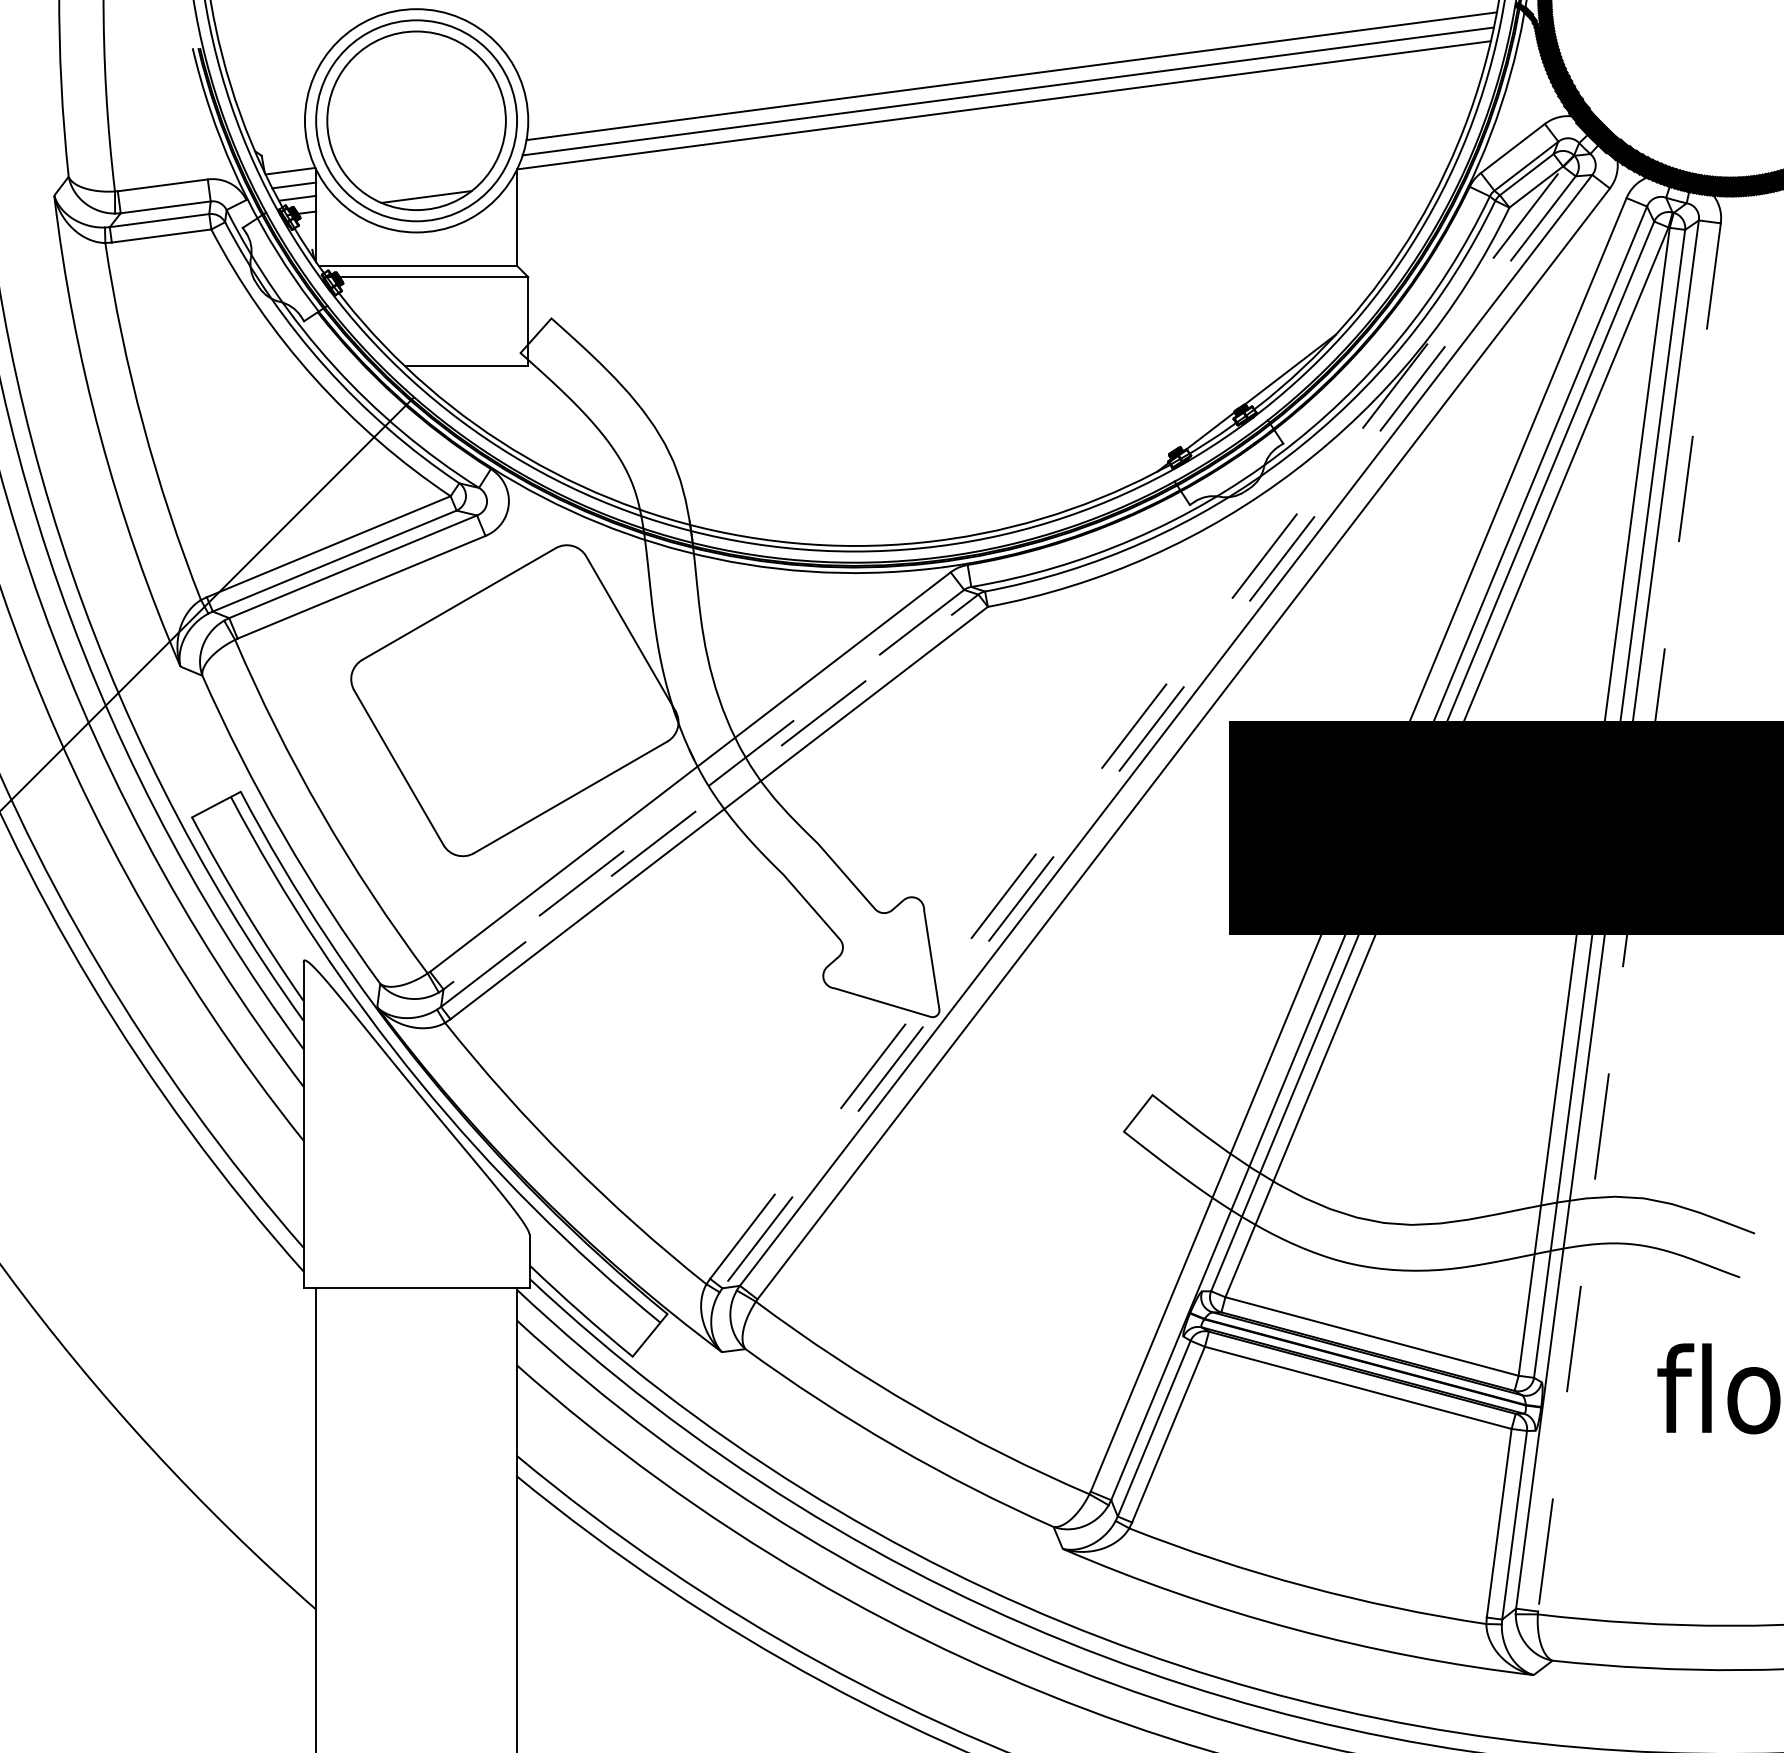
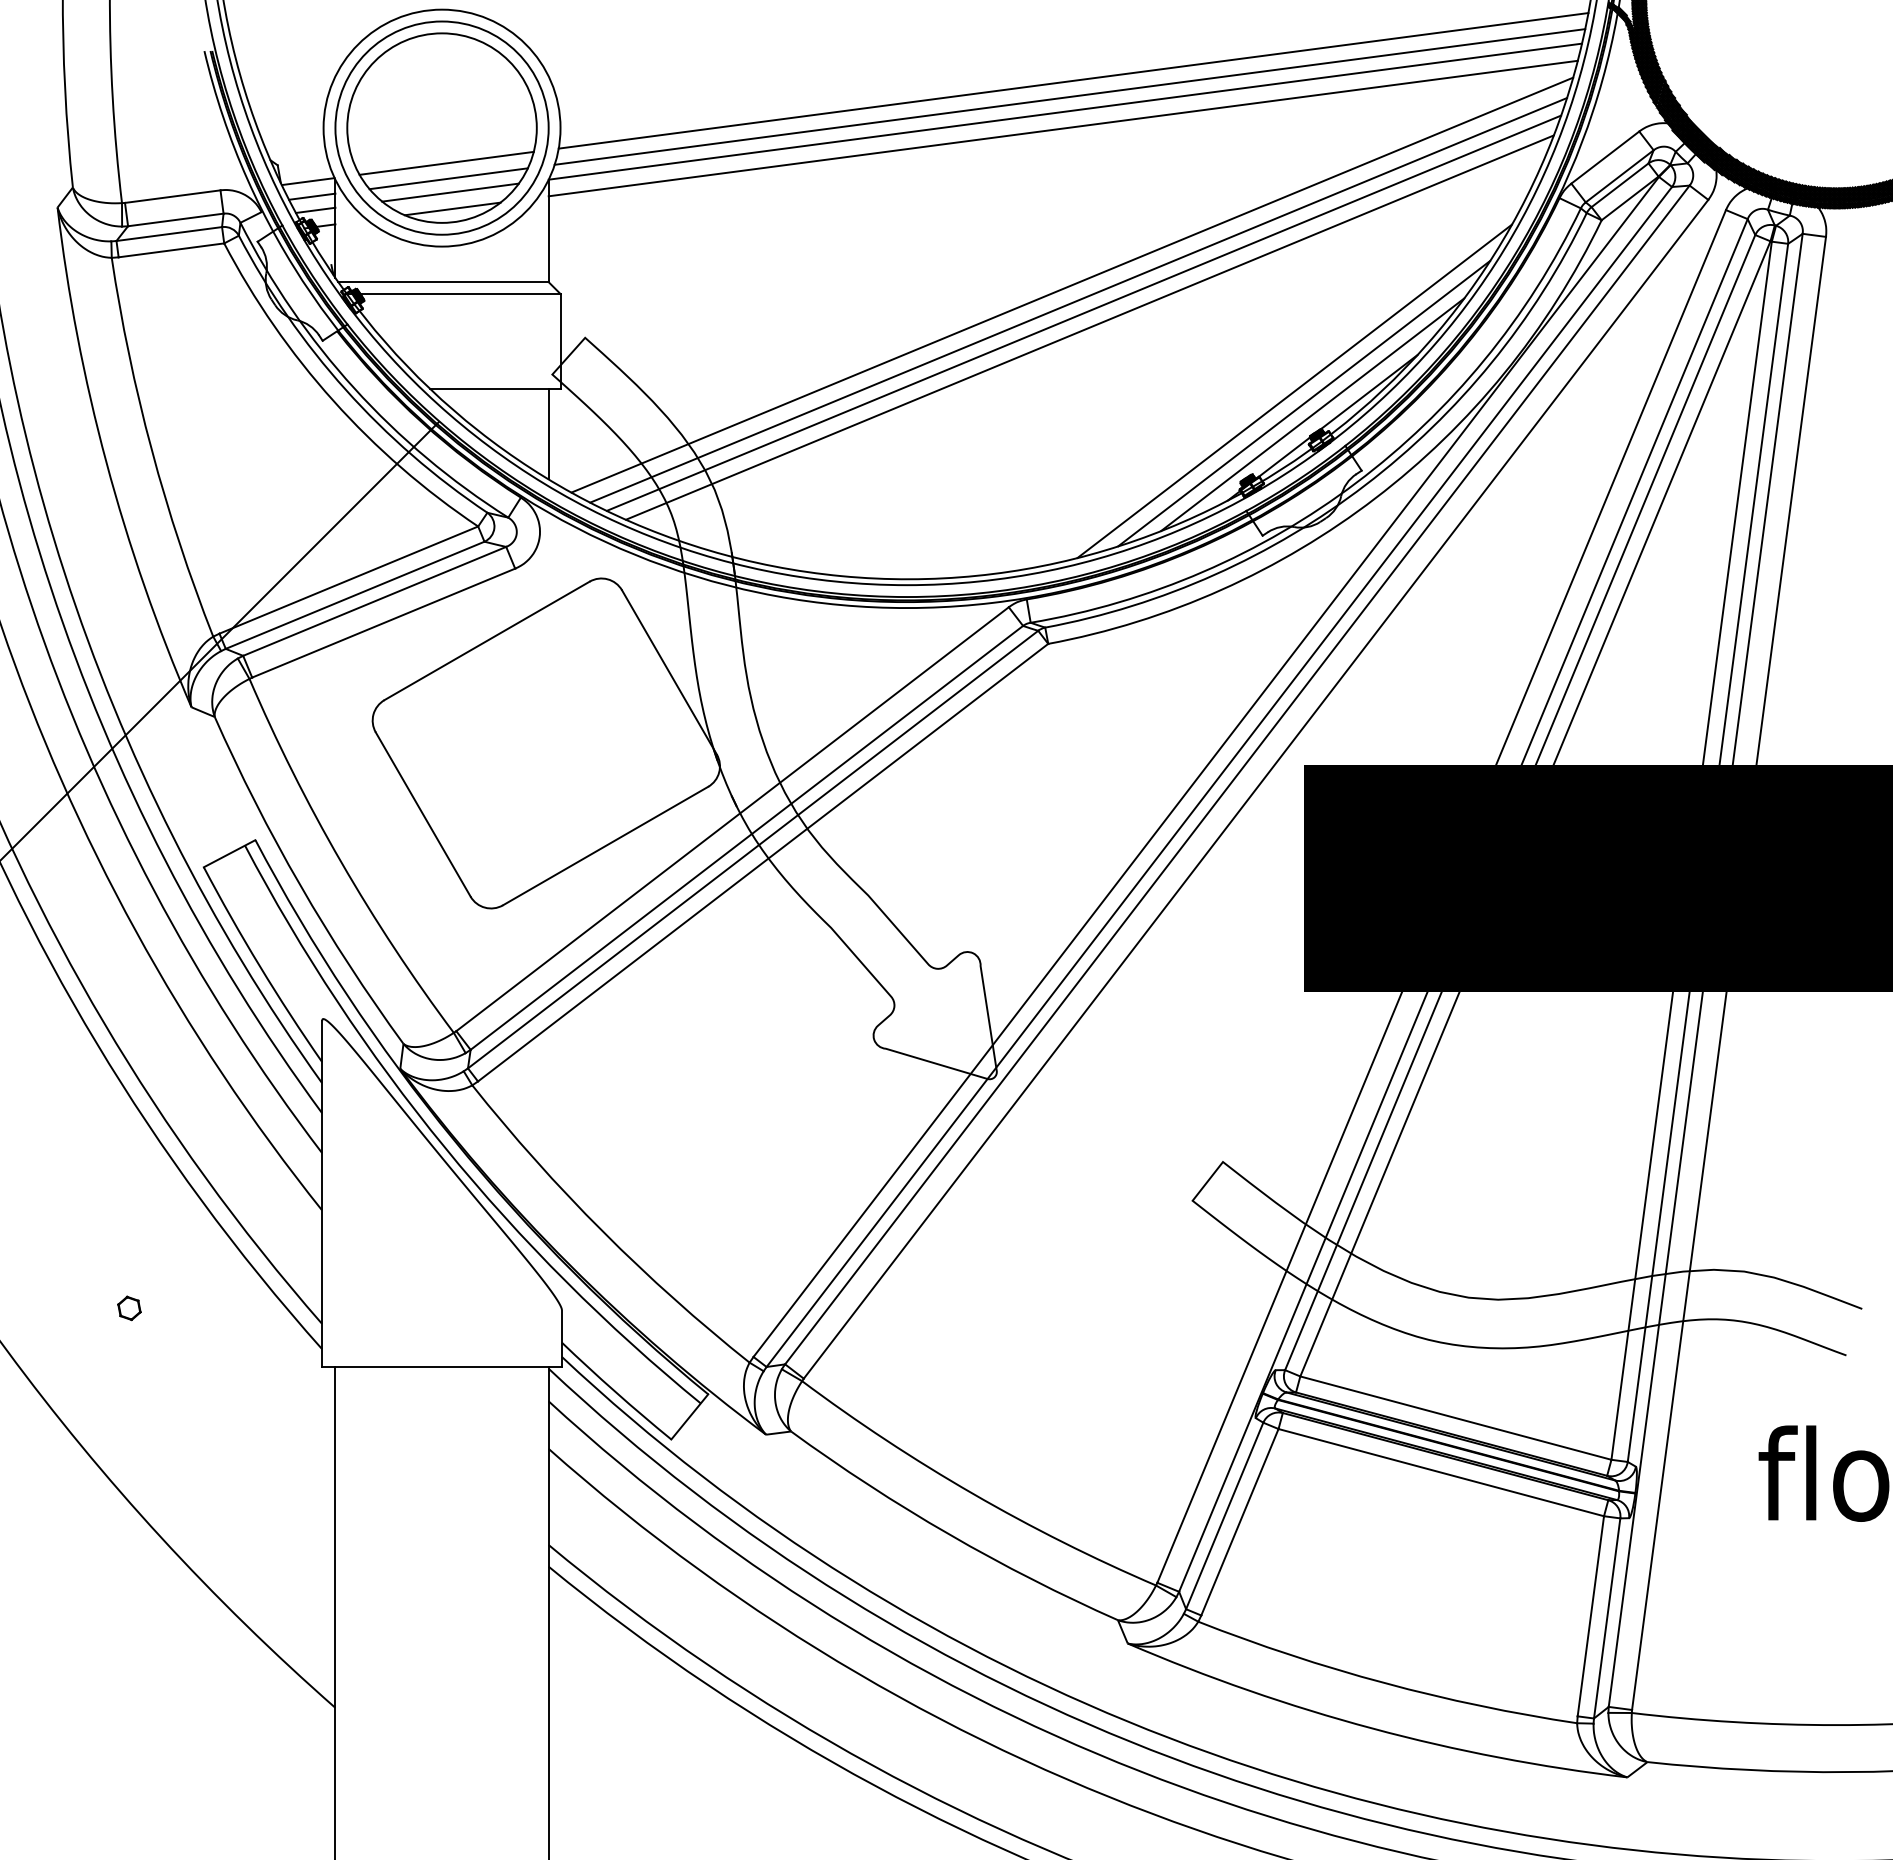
line: (1001, 121) -> (1062, 128), added
line: (420, 153) -> (446, 162), added
line: (422, 168) -> (448, 178), added
line: (424, 181) -> (450, 192), added
line: (1010, 268) -> (1072, 284), added
line: (1016, 283) -> (1078, 300), added
line: (1021, 294) -> (1083, 312), added
line: (1026, 308) -> (1089, 327), added
line: (1219, 368) -> (1294, 390), added
line: (1229, 380) -> (1304, 403), added
line: (1236, 390) -> (1312, 414), added
line: (516, 408) -> (548, 433), added
line: (1137, 722) -> (1206, 766), dashed -> solid
line: (1149, 731) -> (1219, 776), dashed -> solid
line: (703, 790) -> (746, 838), dashed -> solid
line: (710, 800) -> (753, 849), dashed -> solid
line: (1629, 917) -> (1729, 973), dashed -> solid
part: (122, 1233) -> (129, 1308), added

